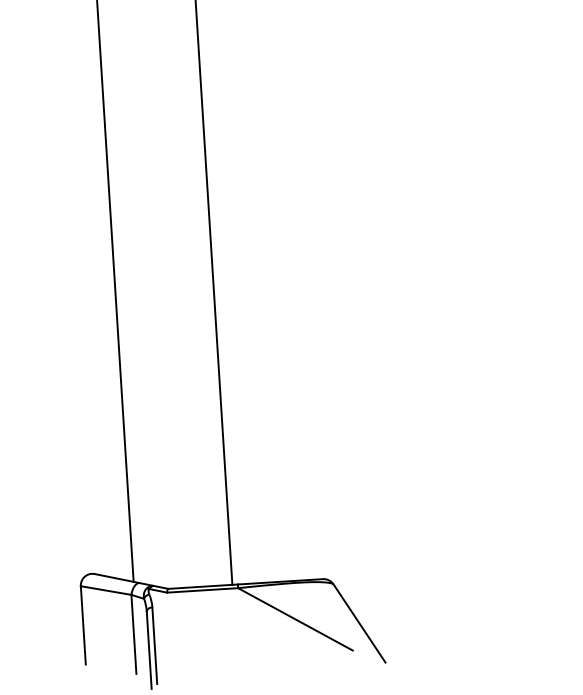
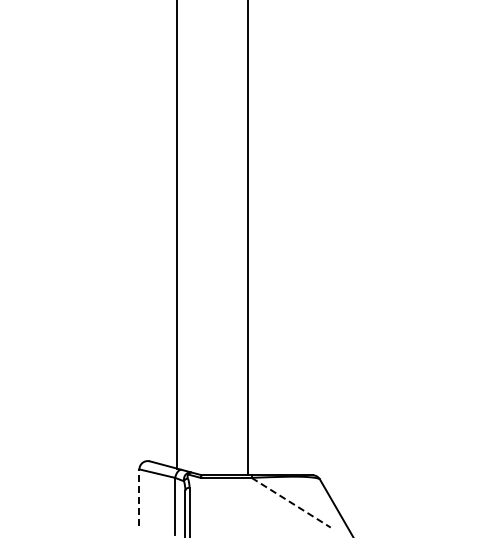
line: (295, 619) -> (291, 502), solid -> dashed
line: (83, 623) -> (139, 496), solid -> dashed

